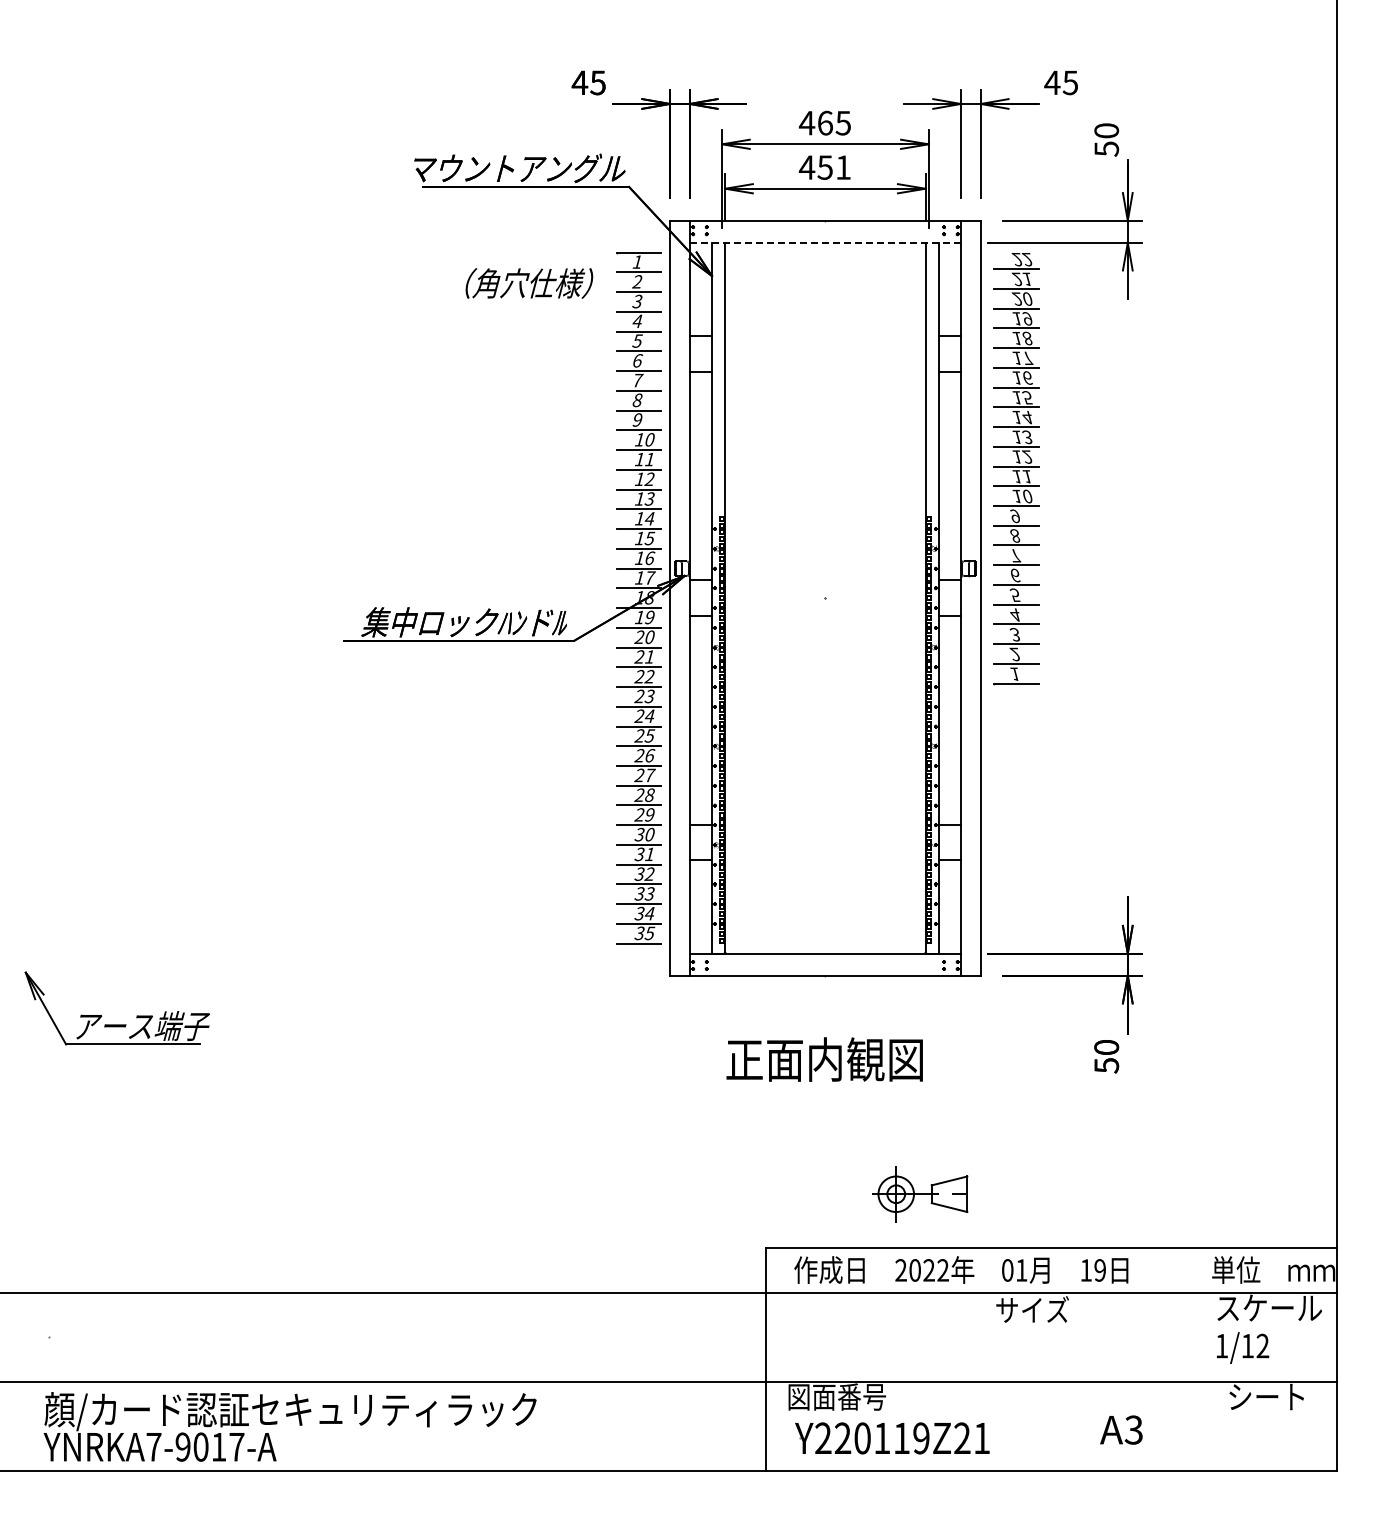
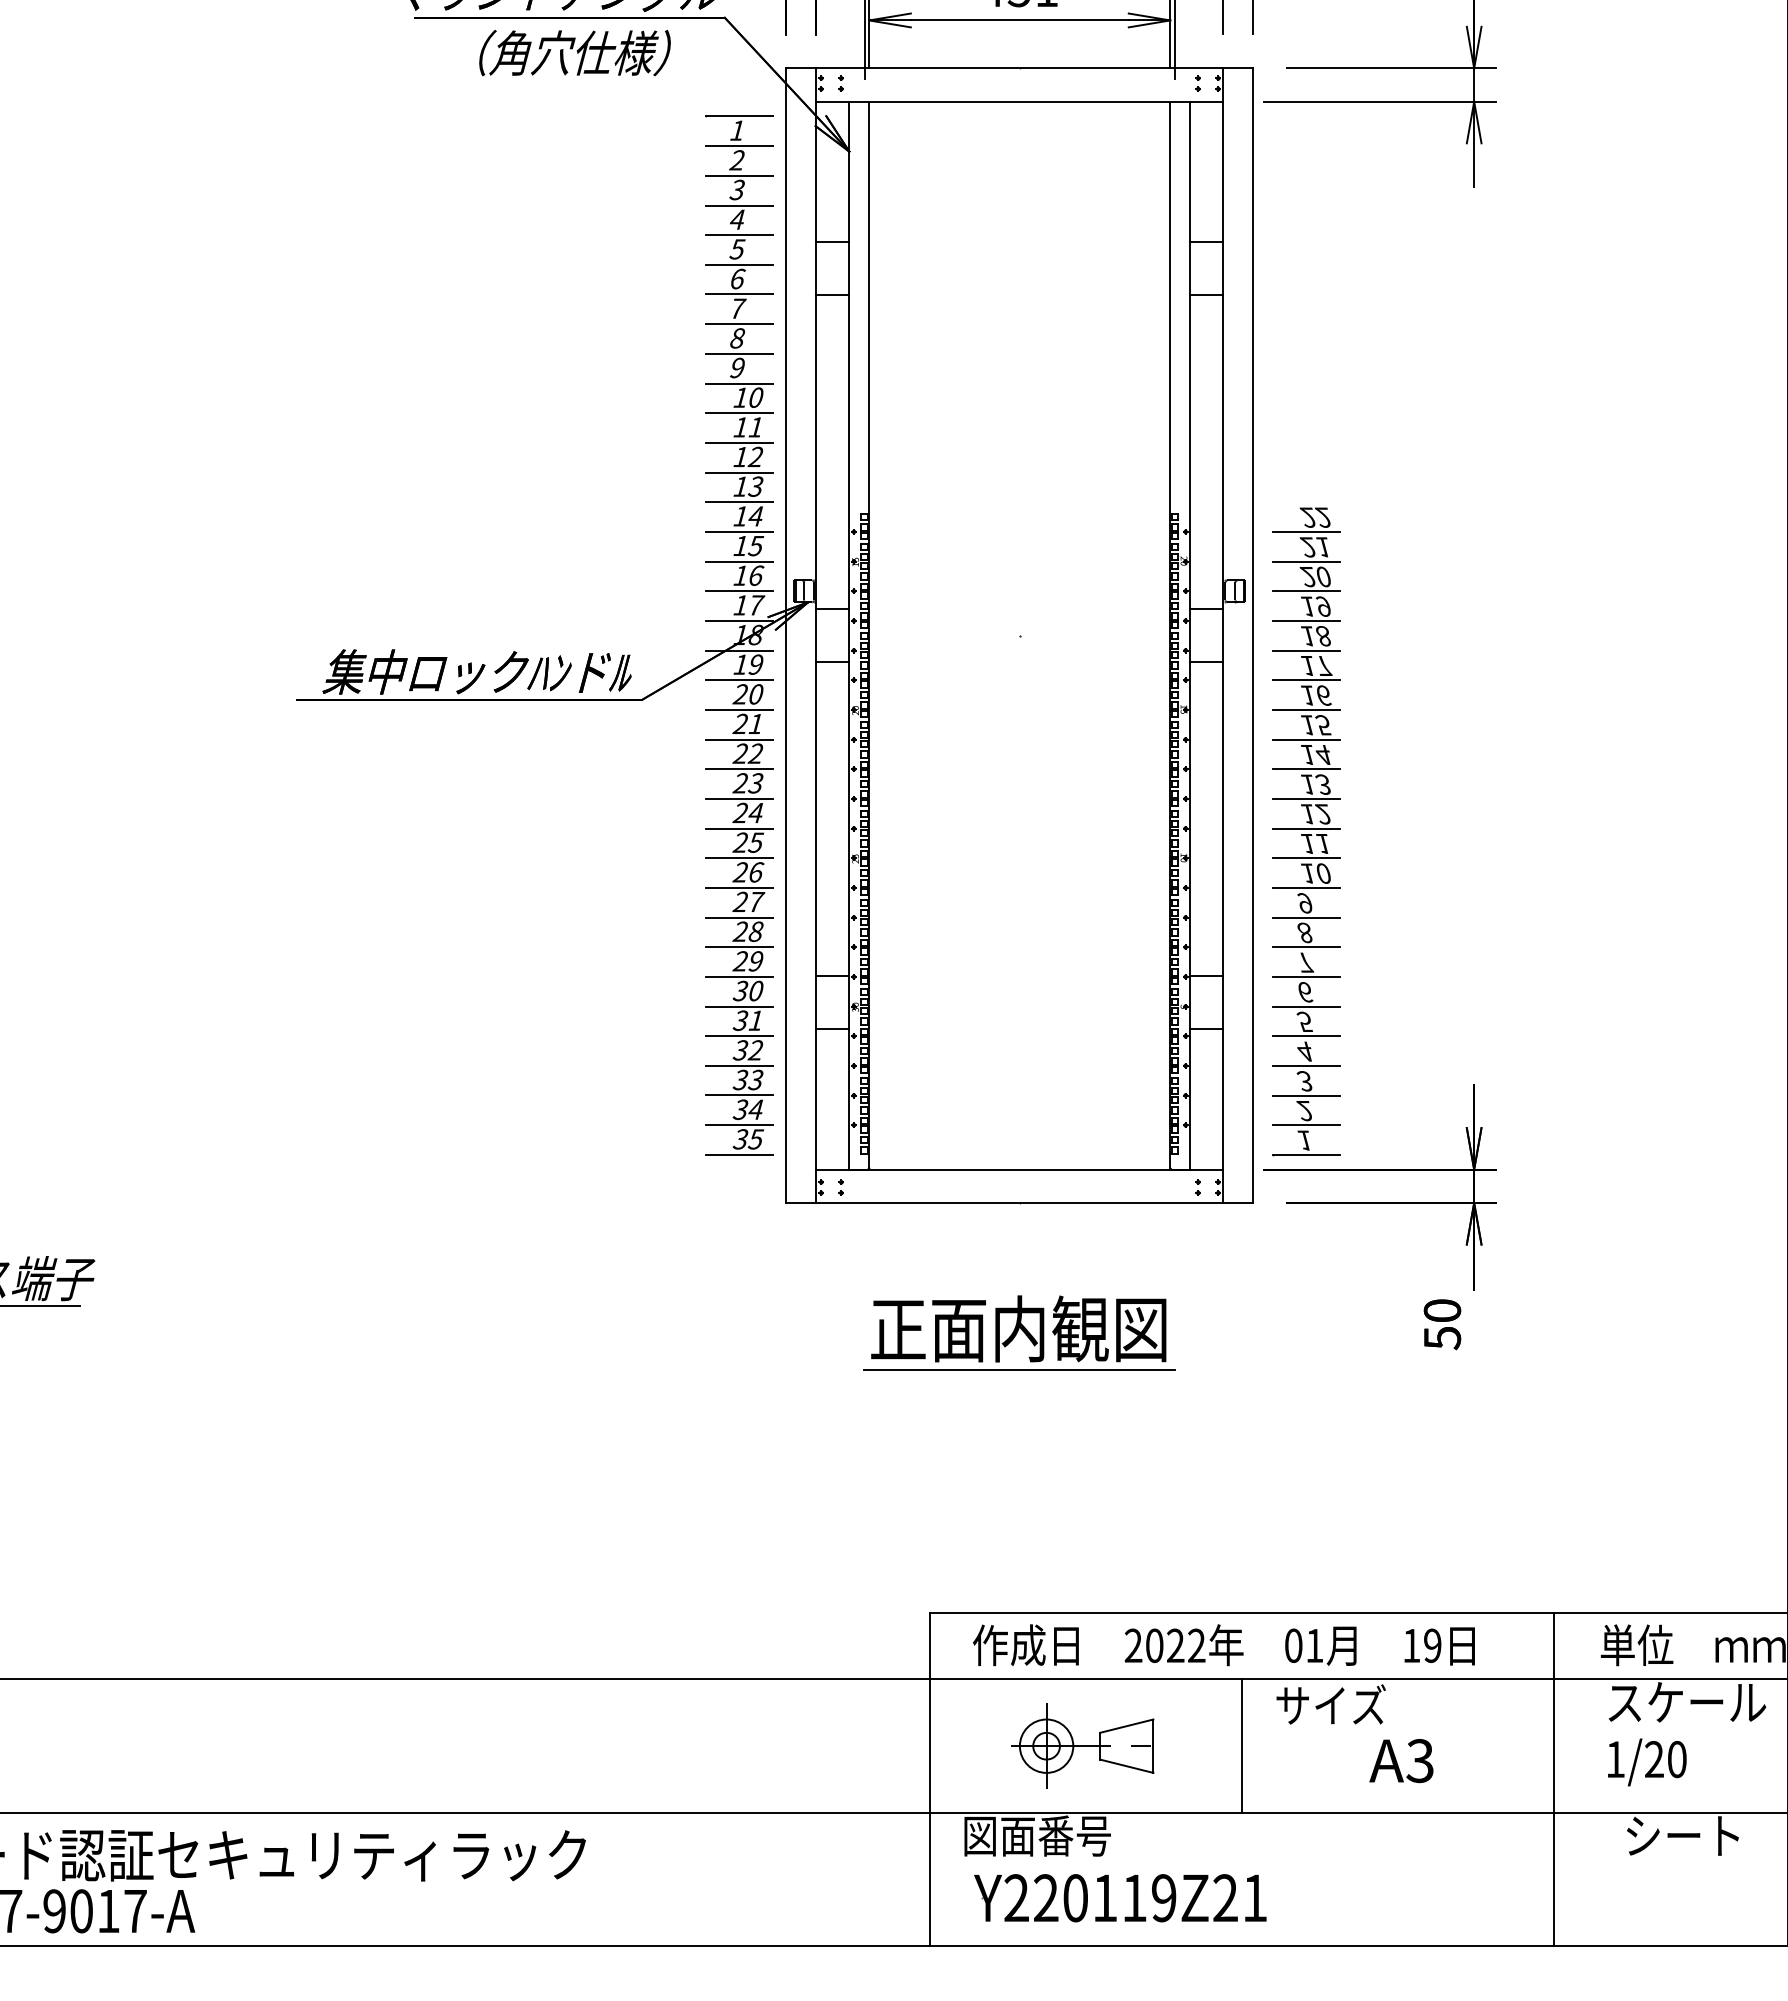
line: (825, 242) -> (1019, 101), dashed -> solid
text: (529, 283) -> (575, 53), moved
part: (1016, 469) -> (1306, 832), moved
line: (824, 1086) -> (1018, 1369), added
part: (920, 1194) -> (1083, 1746), moved
line: (973, 1336) -> (1242, 1745), added
text: (1255, 1345) -> (1666, 1758), 1/12 -> 1/20
line: (1181, 1359) -> (1554, 1779), added
text: (1121, 1429) -> (1401, 1760), moved

